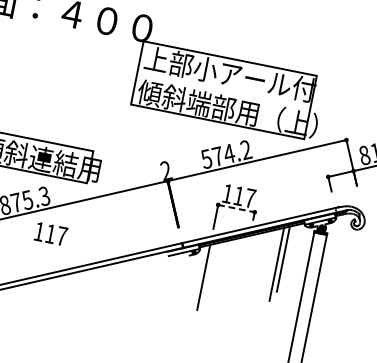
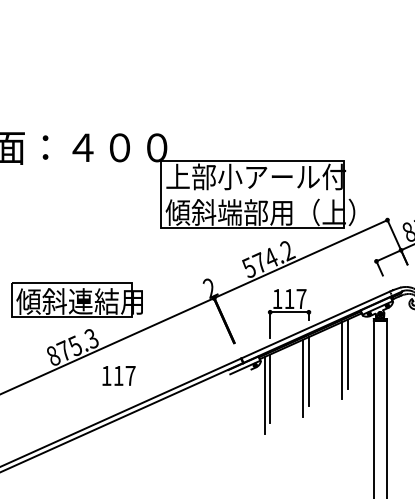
line: (237, 209) -> (290, 312), dashed -> solid
text: (50, 233) -> (118, 375), moved
line: (243, 268) -> (308, 371), added
line: (237, 272) -> (303, 377), added
line: (197, 282) -> (264, 395), added

